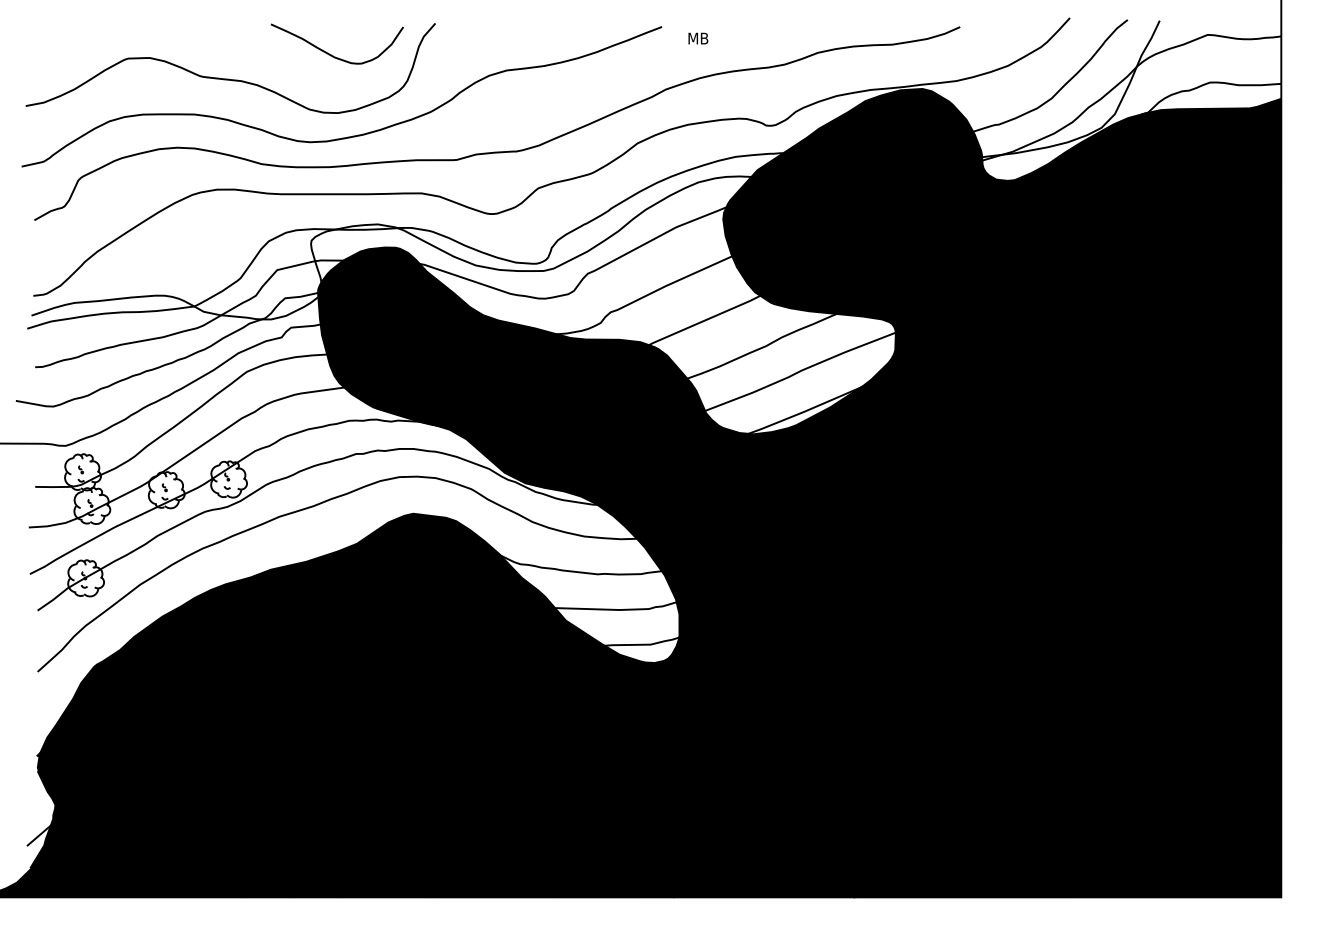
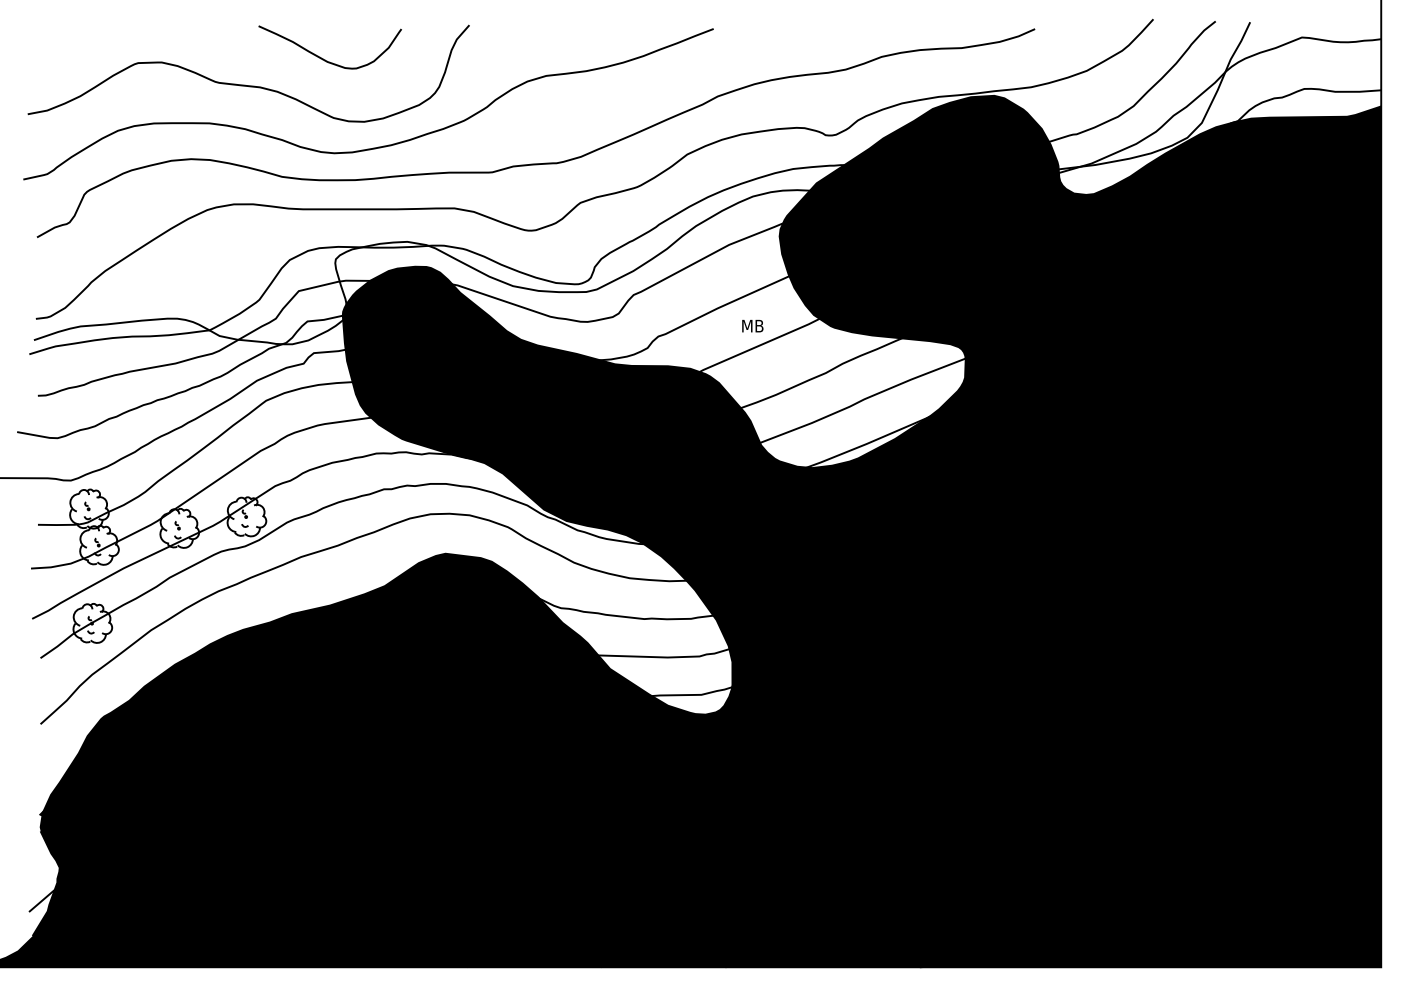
text: (698, 38) -> (752, 326), moved
curve: (328, 52) -> (320, 56), moved

